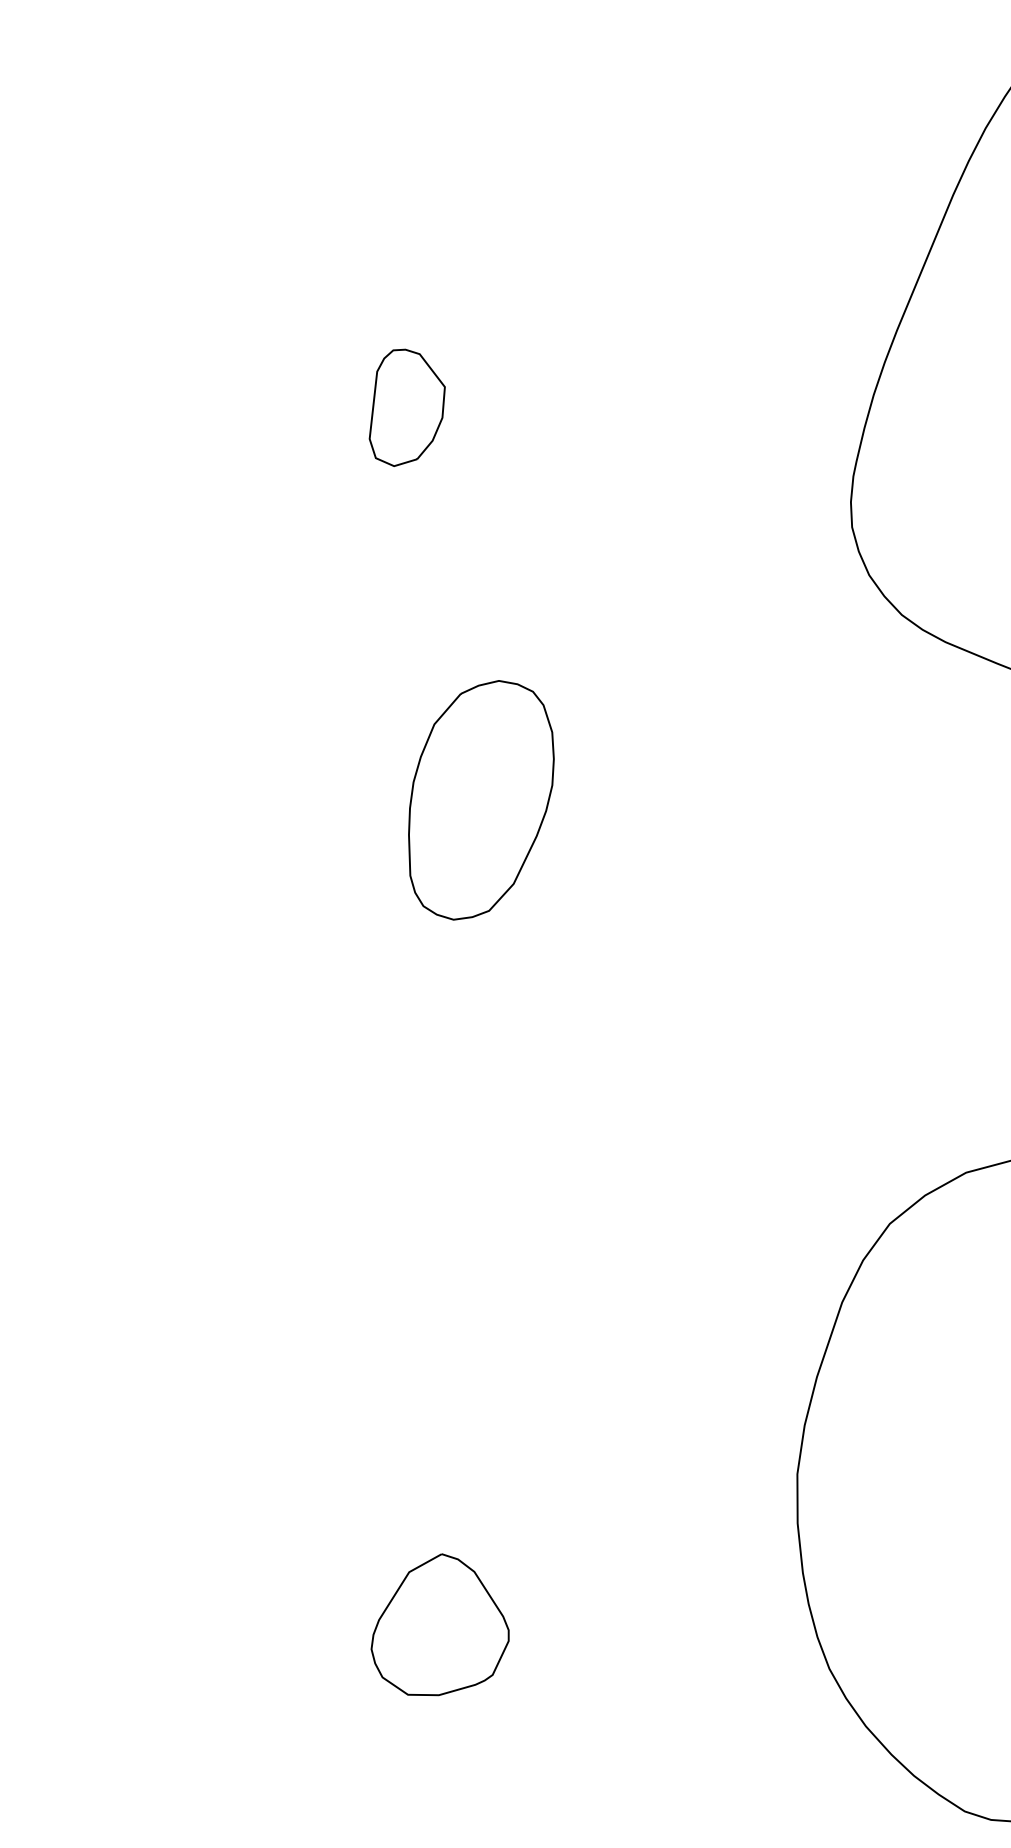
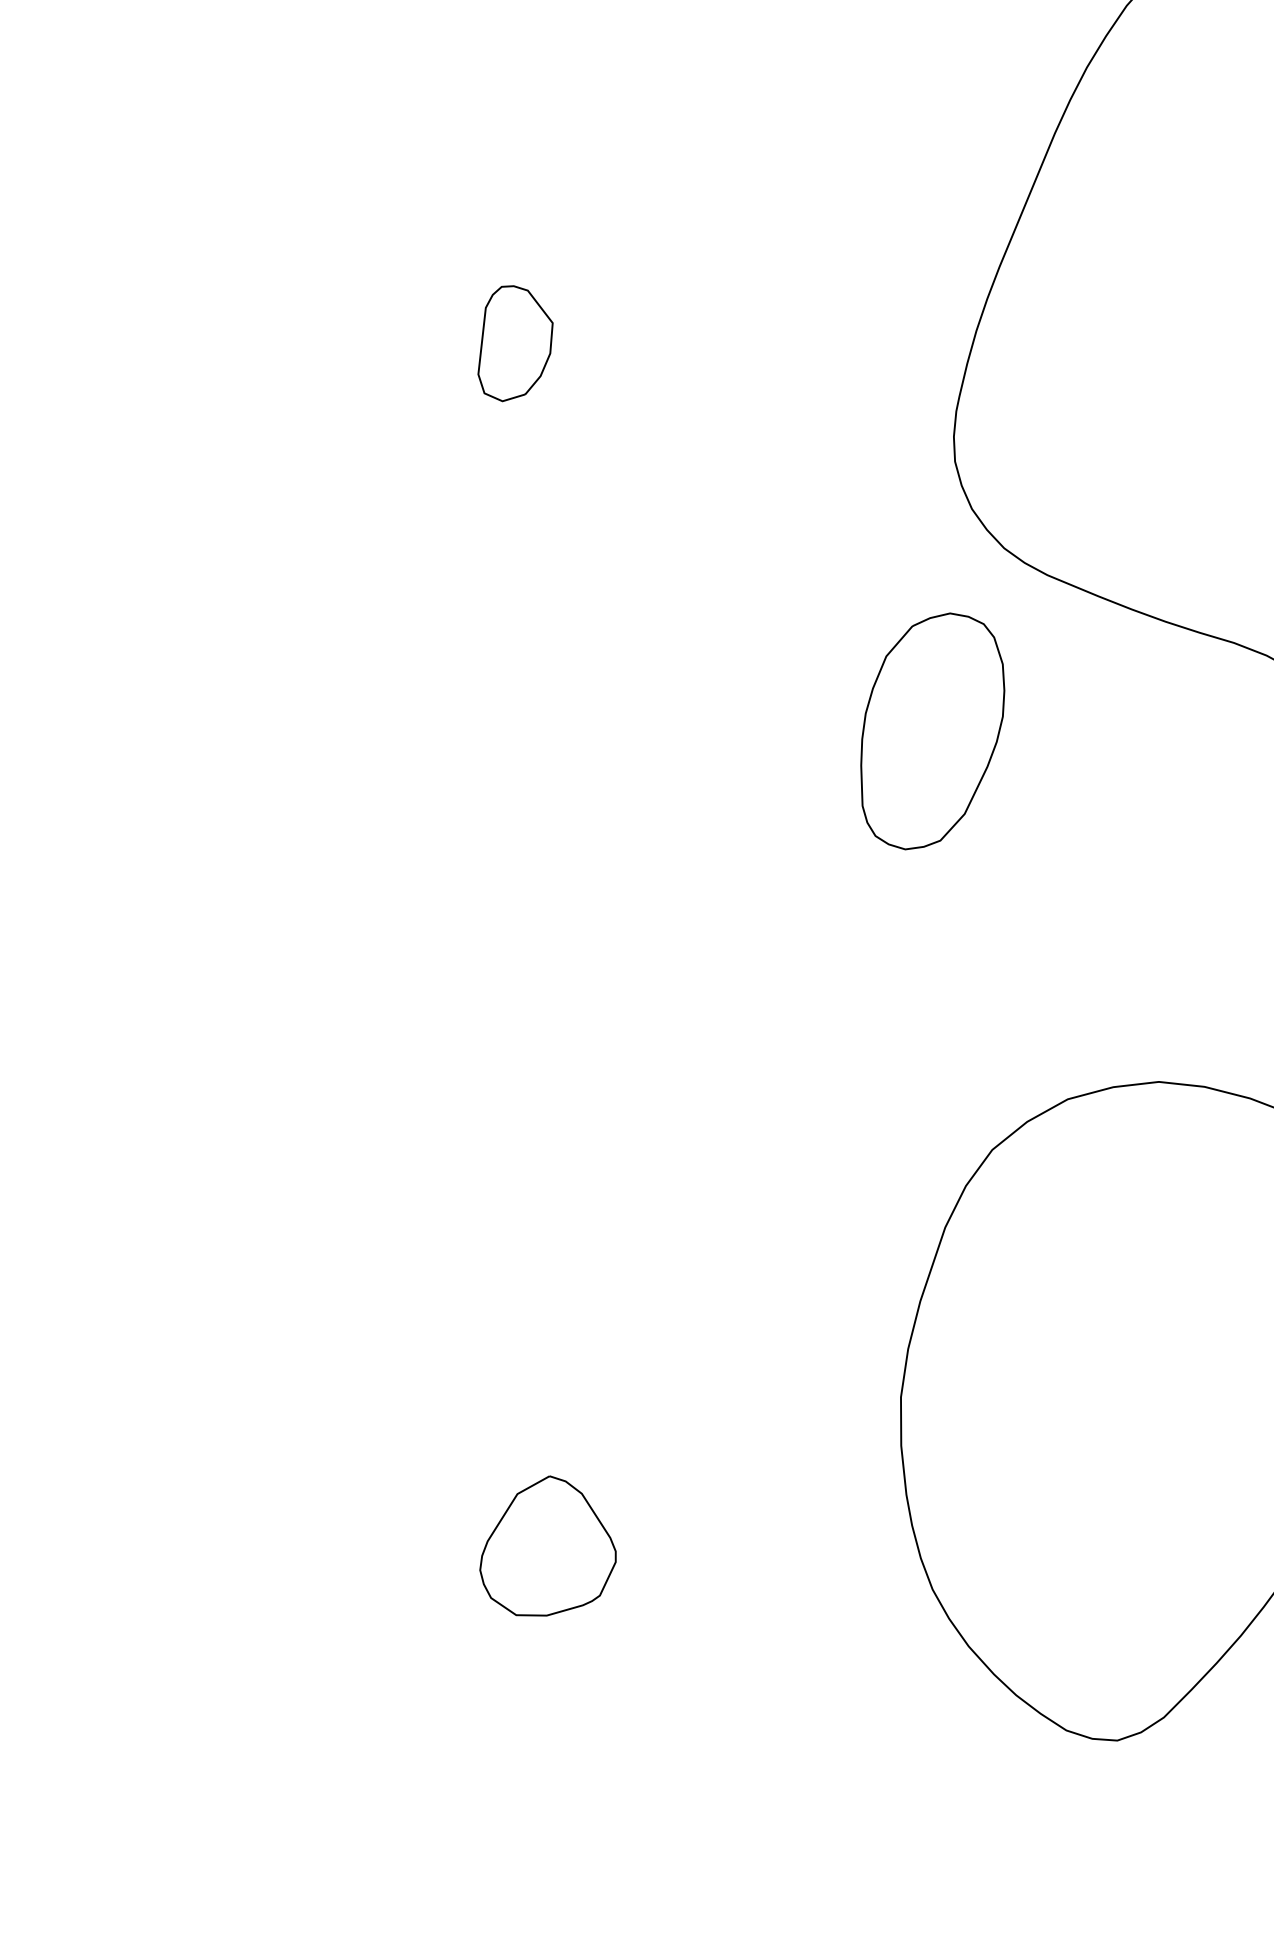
part: (481, 800) -> (932, 731), moved

